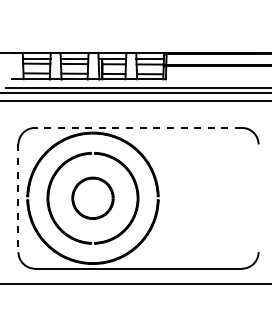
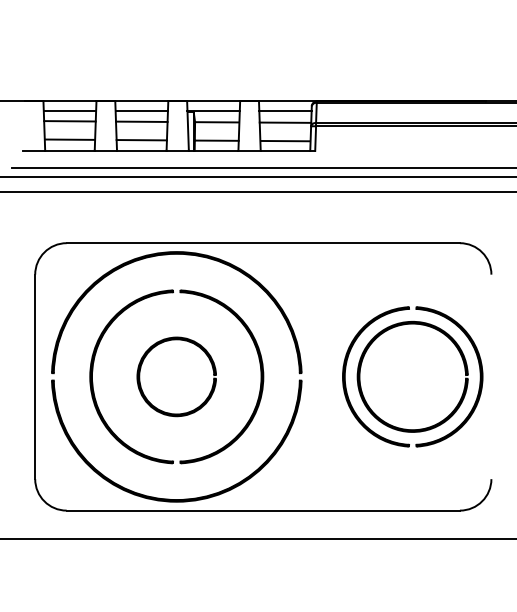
line: (138, 127) -> (263, 242), dashed -> solid
part: (216, 197) -> (411, 375), added
line: (18, 198) -> (35, 377), dashed -> solid

